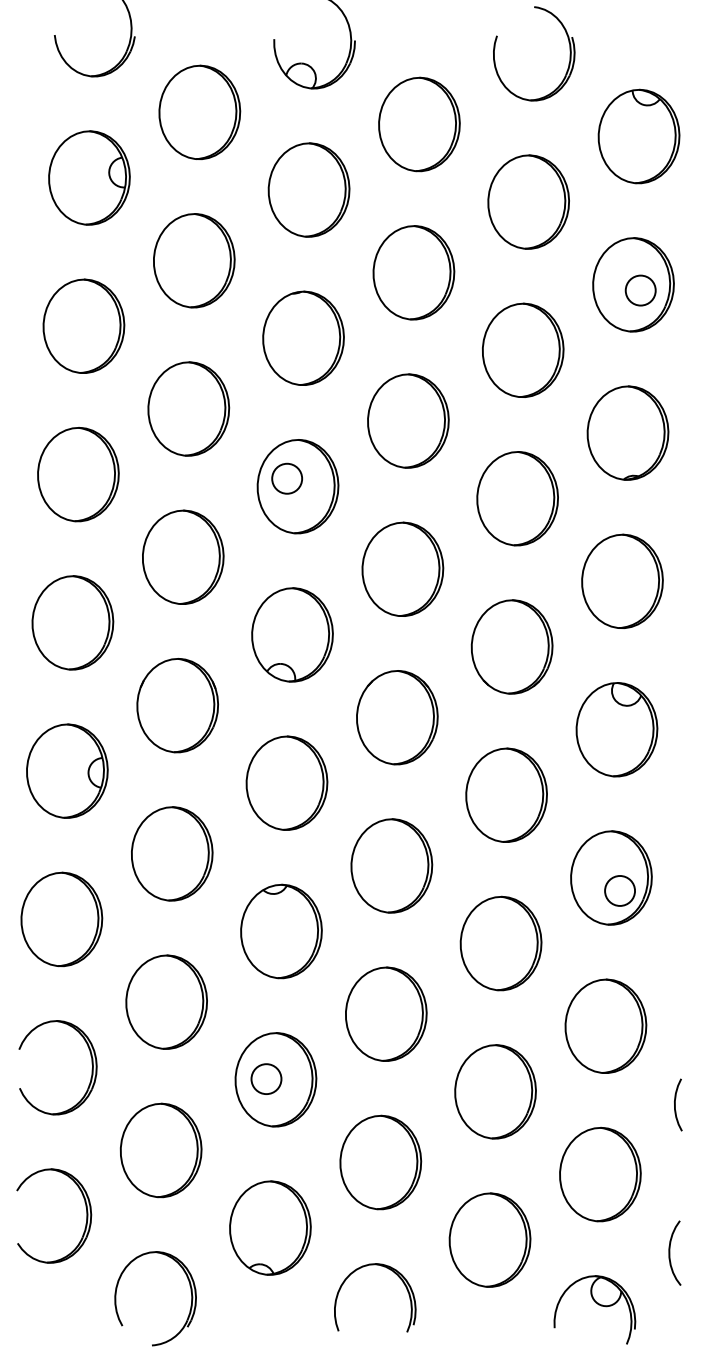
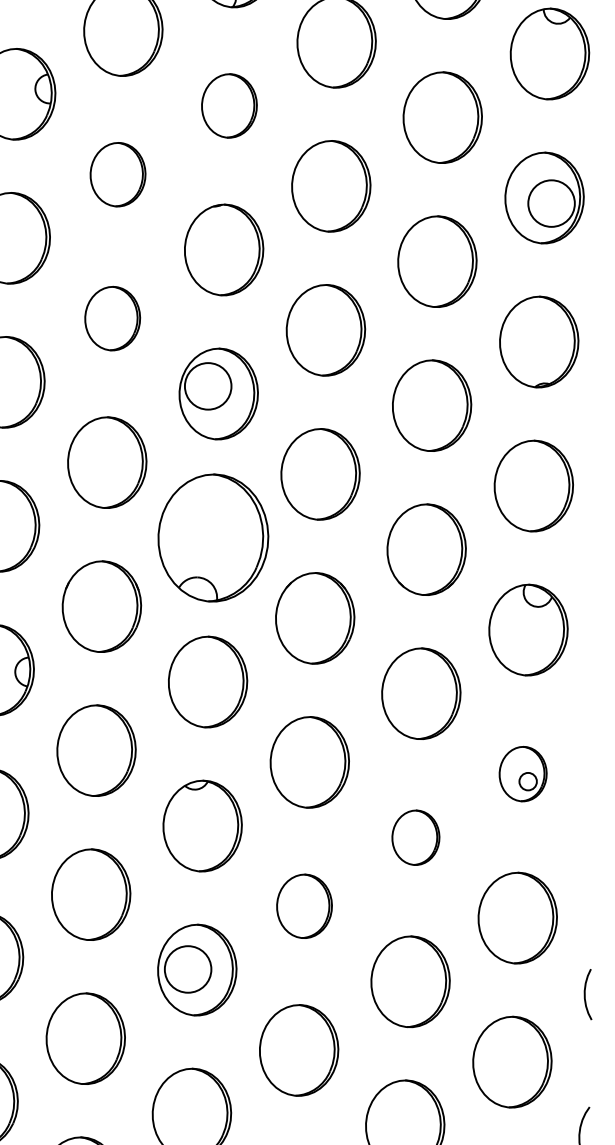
part: (308, 189) -> (228, 105), size x0.7
part: (194, 260) -> (118, 174), size x0.7
circle: (640, 290) -> (551, 203), size x1.6
part: (188, 408) -> (112, 318), size x0.7
circle: (287, 478) -> (208, 386), size x1.6
part: (292, 634) -> (213, 537), size x1.4
part: (611, 877) -> (523, 773), size x0.6
part: (500, 943) -> (415, 837), size x0.6
part: (386, 1013) -> (304, 905), size x0.7
circle: (266, 1079) -> (188, 969), size x1.6

